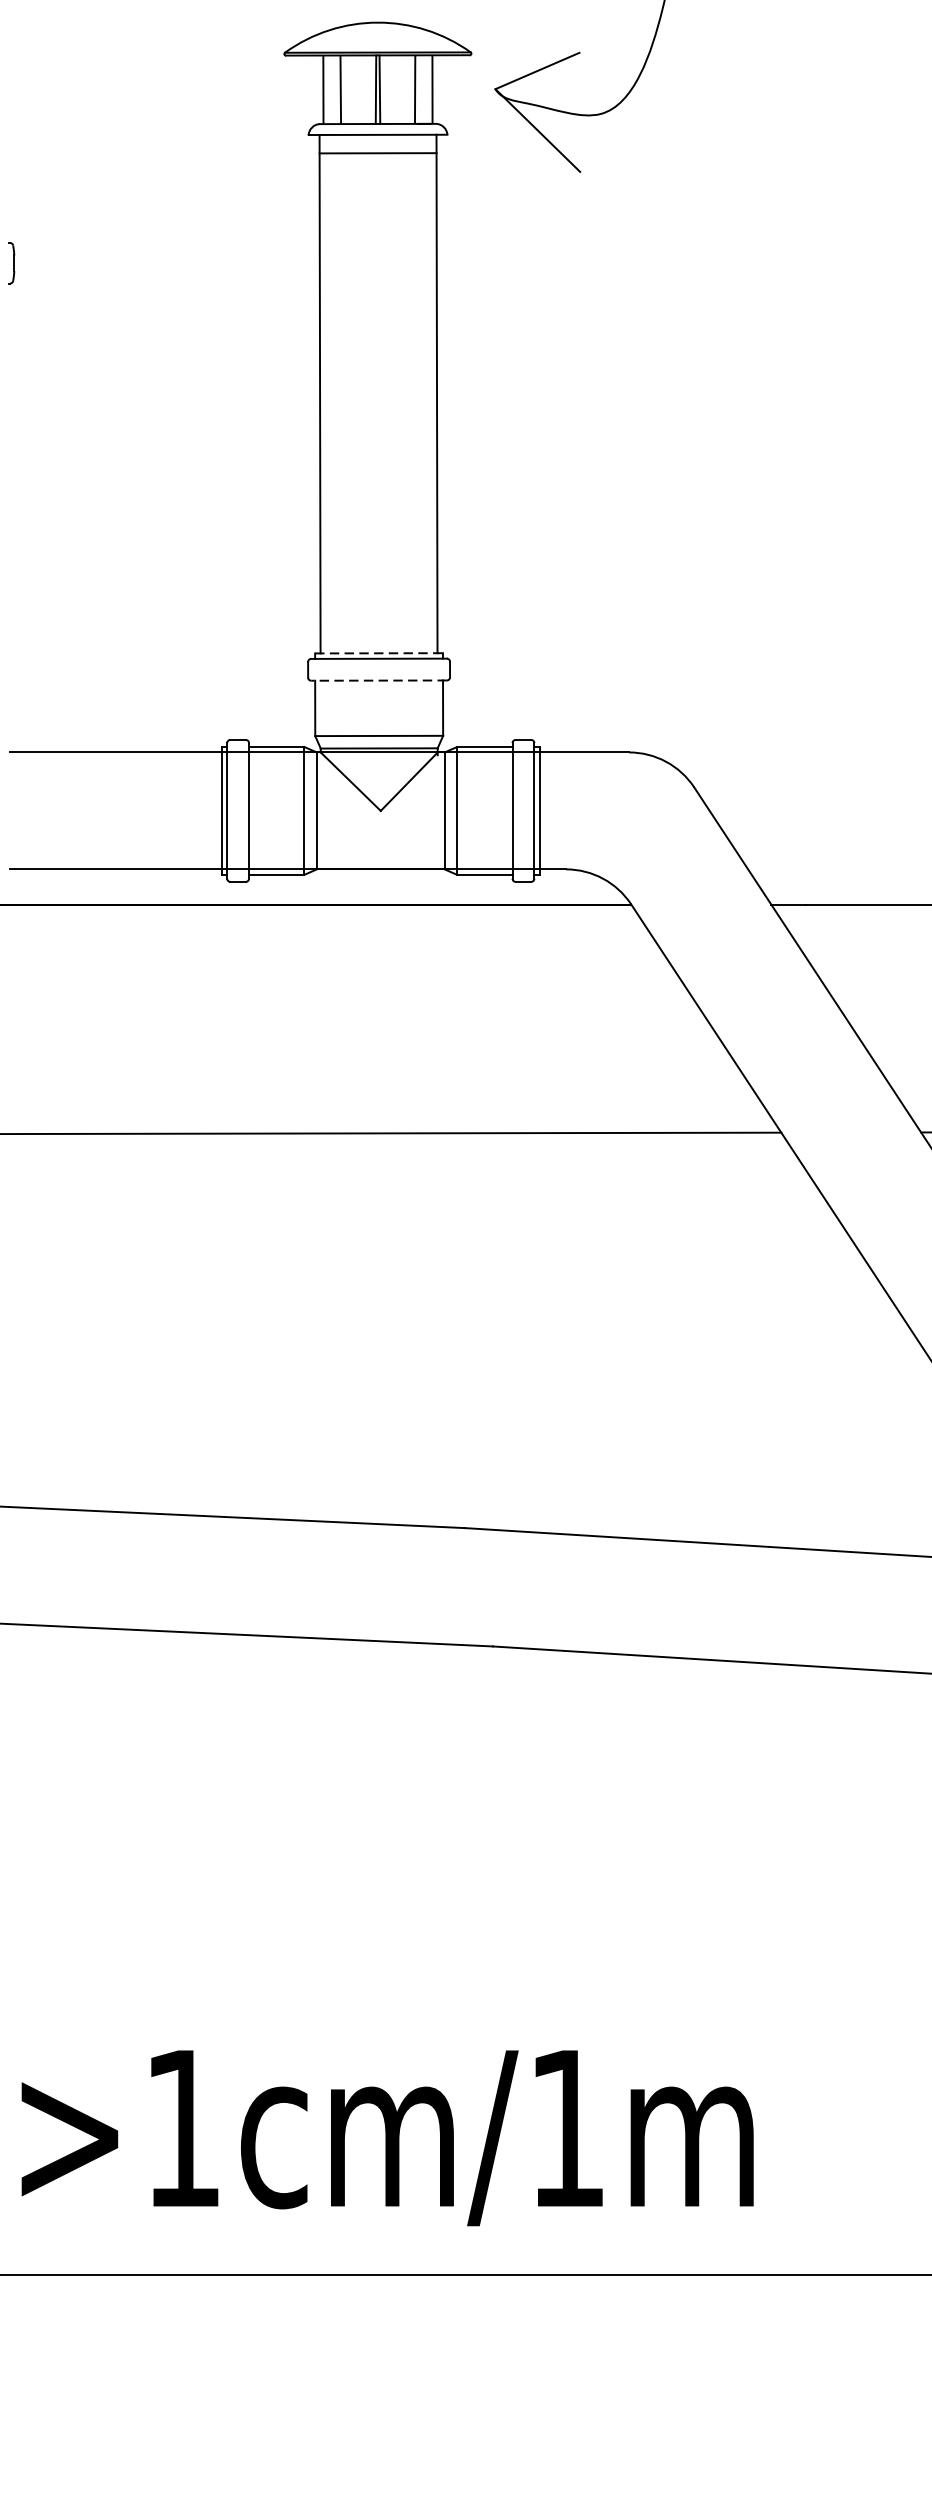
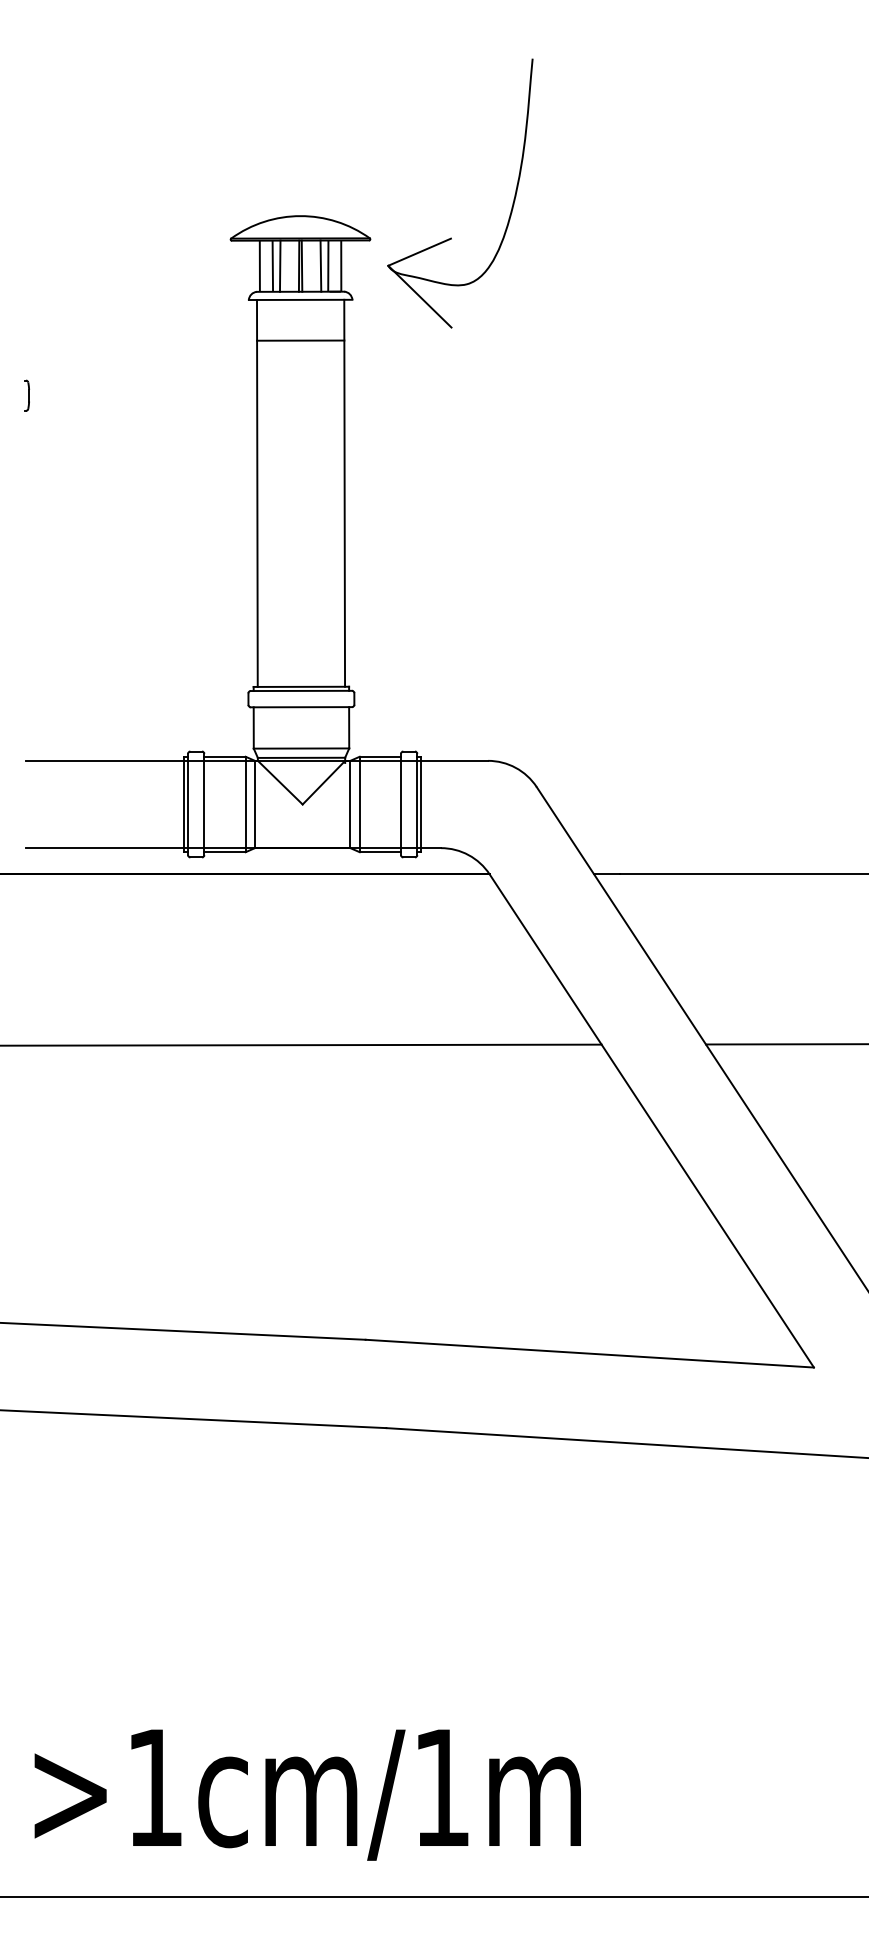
line: (349, 88) -> (279, 265), added
line: (404, 88) -> (320, 265), added
line: (377, 153) -> (300, 340), moved
line: (379, 652) -> (301, 686), dashed -> solid
line: (379, 680) -> (301, 707), dashed -> solid

